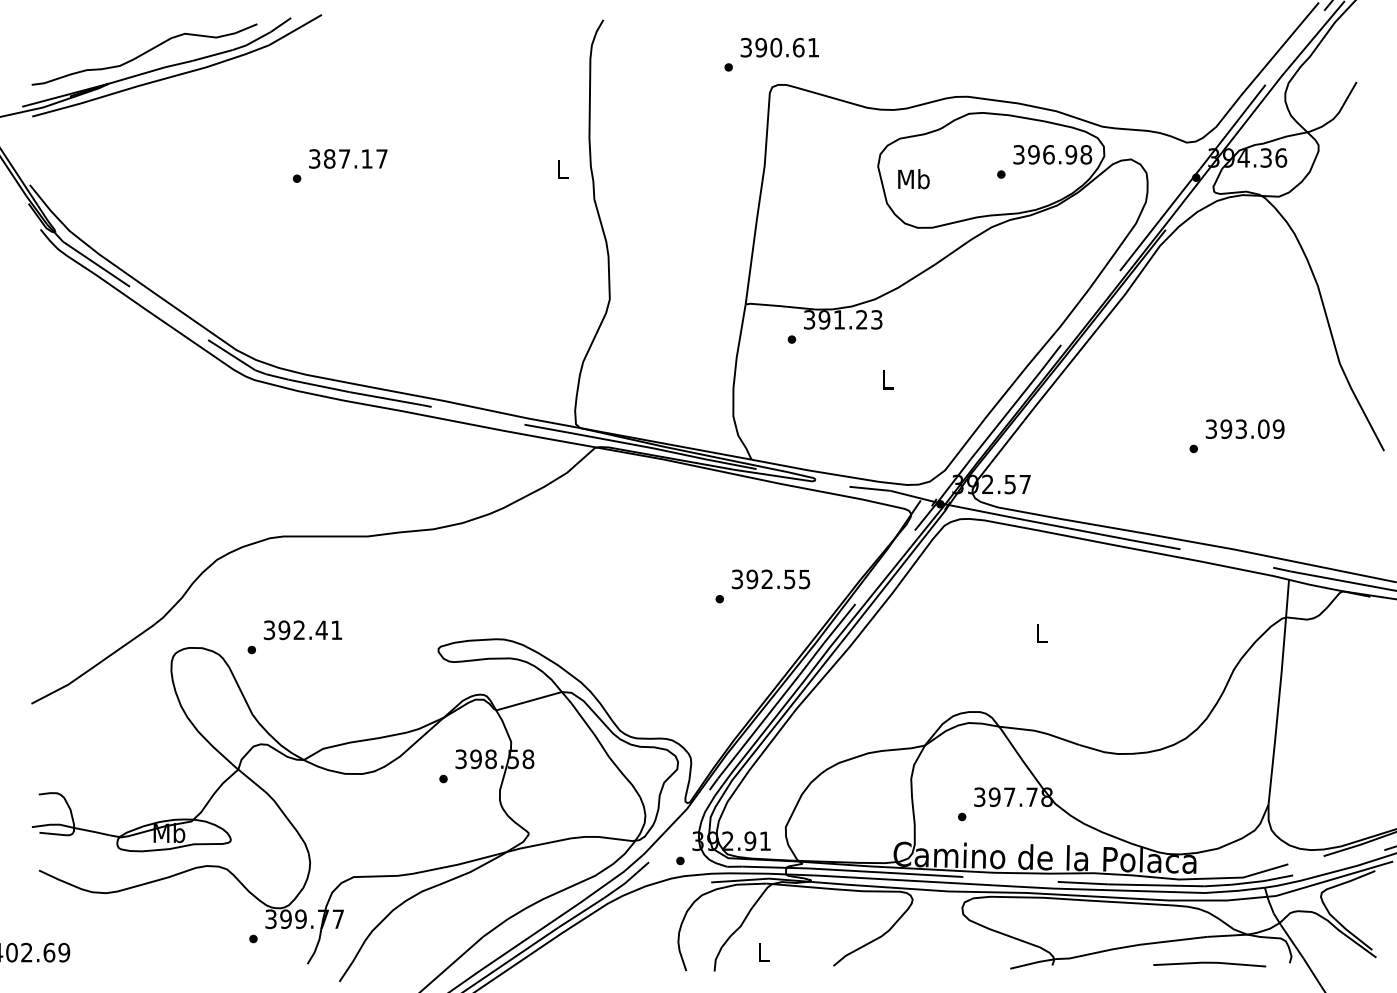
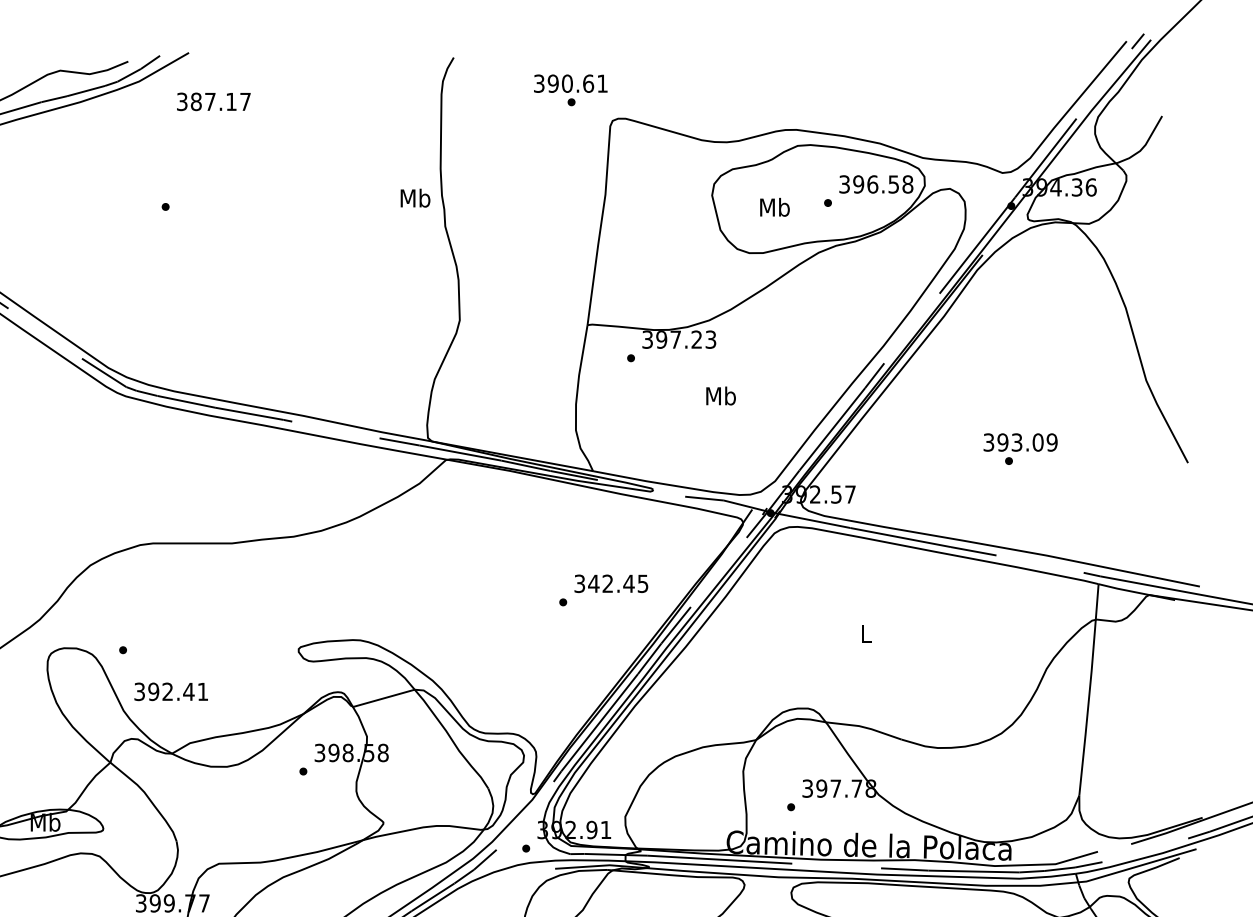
text: (779, 47) -> (570, 83), moved
text: (1071, 154) -> (894, 184), 396.98 -> 396.58
text: (348, 158) -> (214, 101), moved
text: (562, 169) -> (415, 198), L -> Mb
text: (913, 179) -> (774, 207), moved
text: (839, 319) -> (675, 339), 391.23 -> 397.23
text: (887, 379) -> (720, 395), L -> Mb
text: (1244, 428) -> (1020, 441), moved
text: (770, 579) -> (610, 583), 392.55 -> 342.45
text: (302, 630) -> (170, 692), moved

